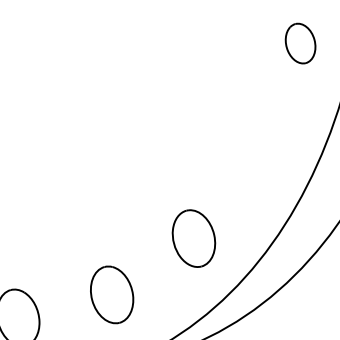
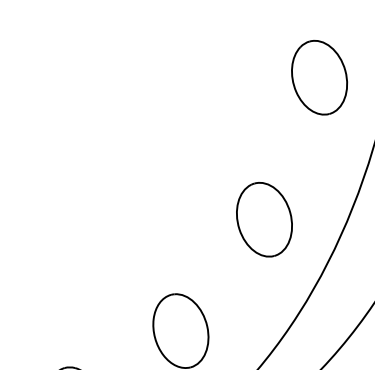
part: (300, 43) -> (319, 77), size x1.43
part: (258, 152) -> (264, 219), added

